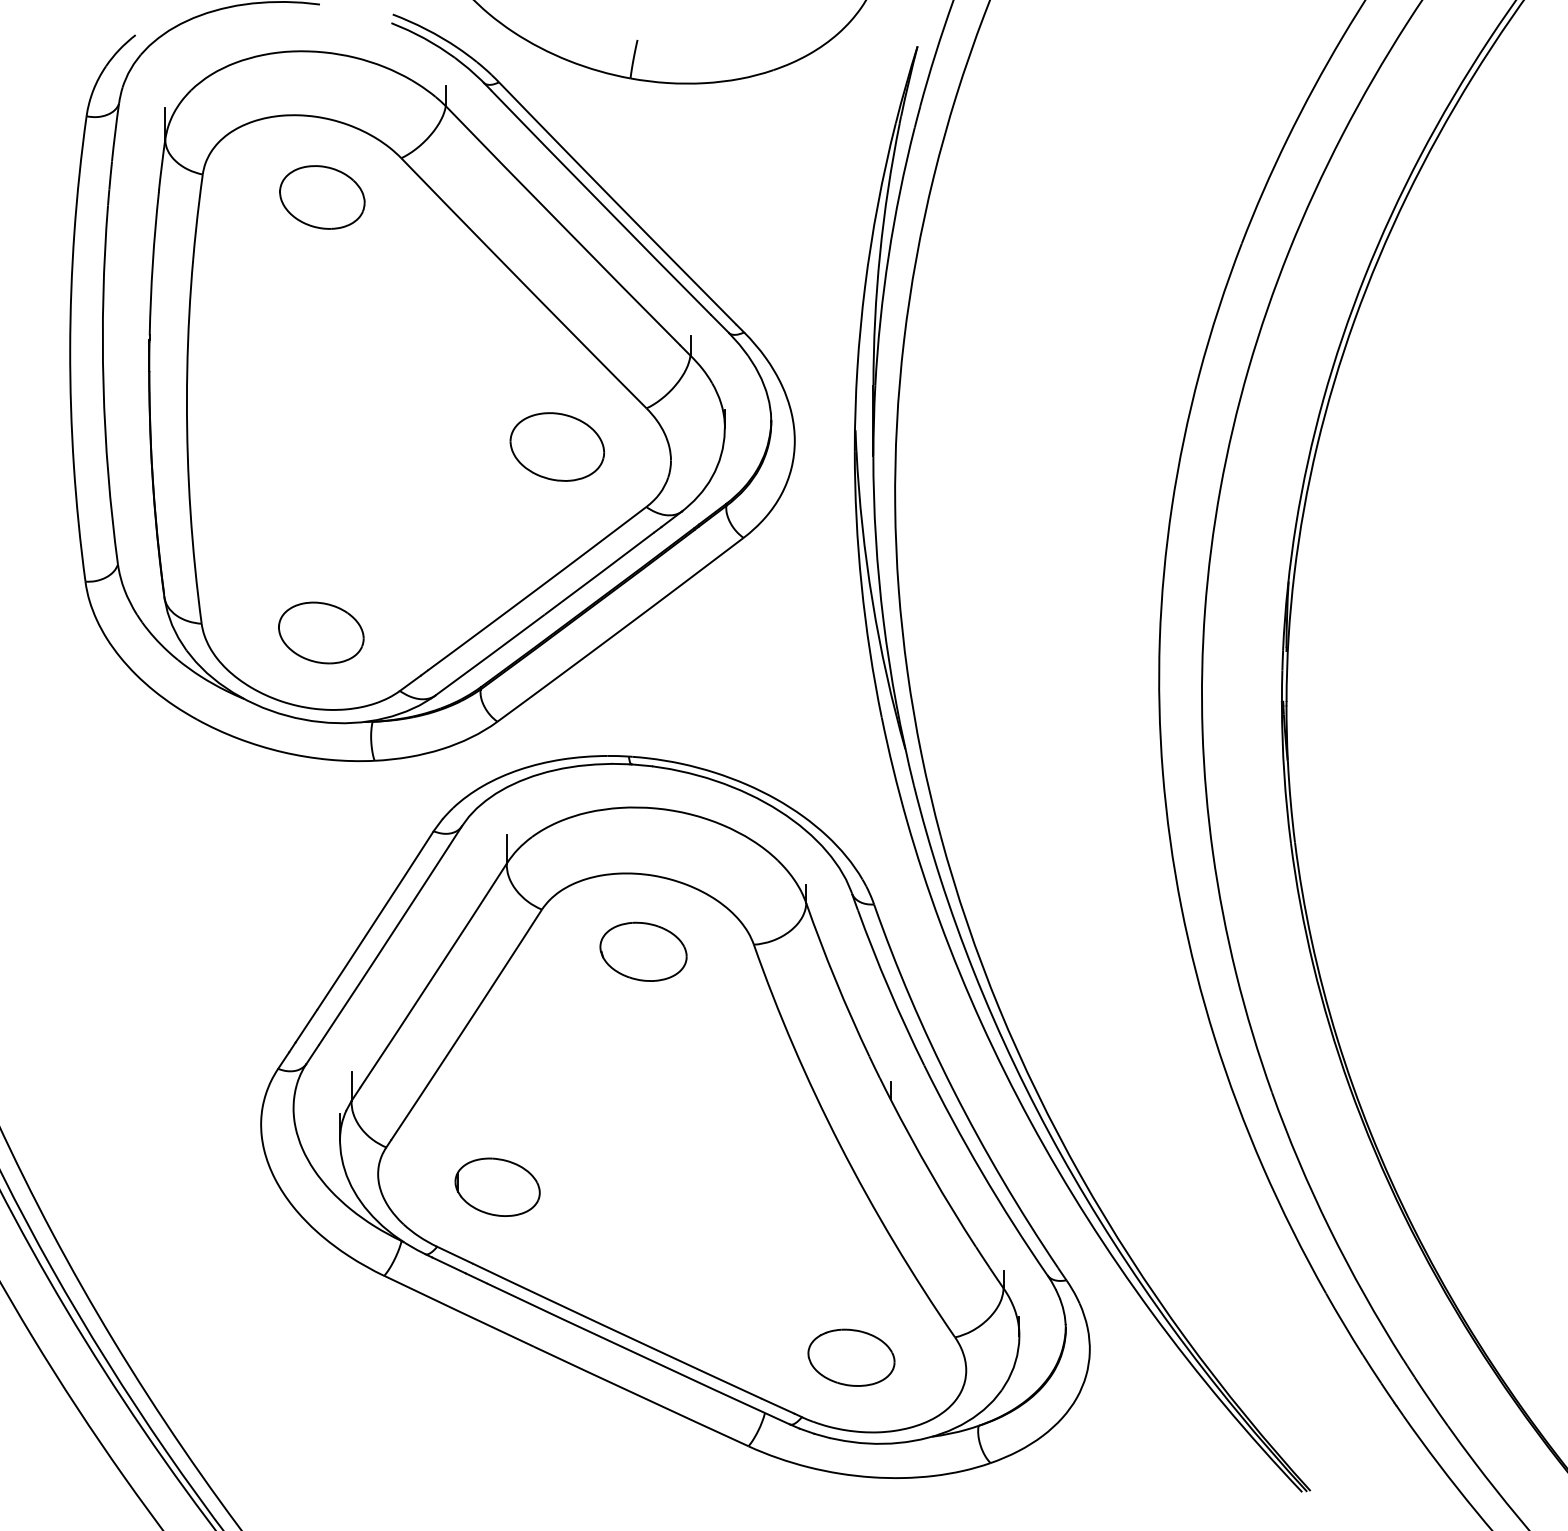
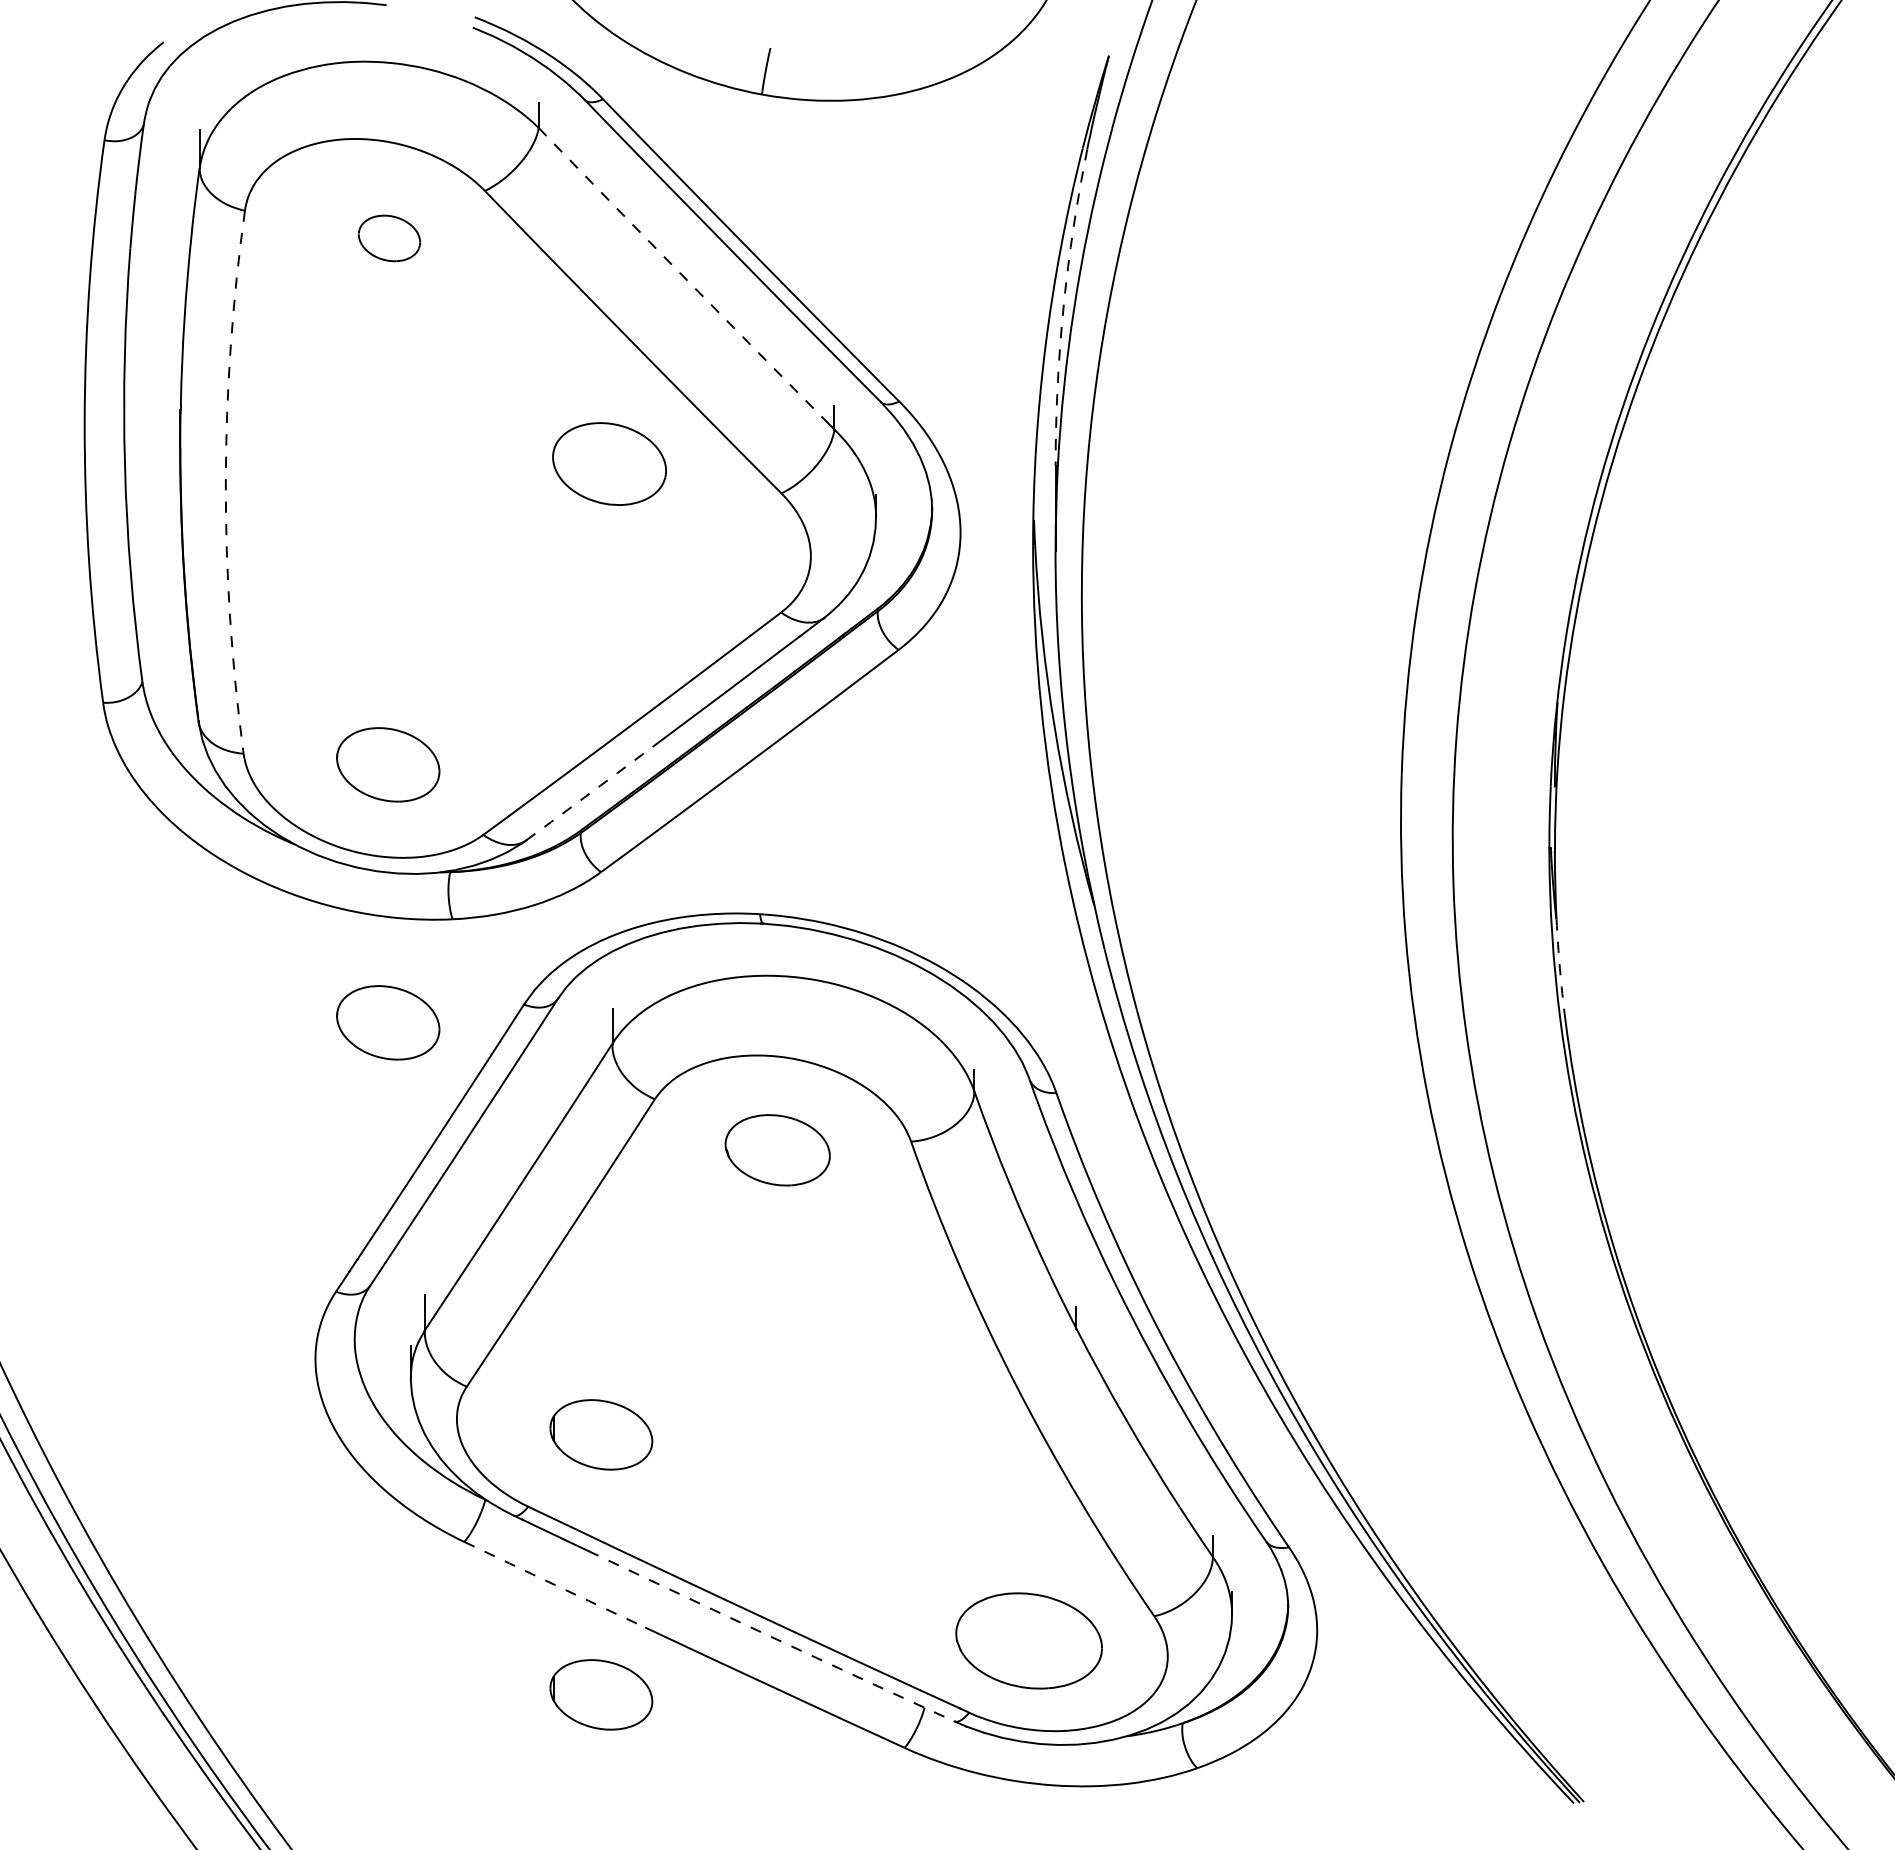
part: (322, 197) -> (389, 238), size x0.6
arc: (563, 226) -> (680, 273), solid -> dashed
arc: (879, 253) -> (1063, 306), solid -> dashed
arc: (186, 399) -> (225, 482), solid -> dashed
part: (557, 446) -> (609, 463), moved
arc: (490, 655) -> (592, 791), solid -> dashed
arc: (1290, 801) -> (1559, 968), solid -> dashed
part: (321, 846) -> (388, 1022), added
arc: (458, 1311) -> (554, 1584), solid -> dashed
arc: (638, 1354) -> (771, 1636), solid -> dashed
part: (851, 1357) -> (1028, 1640), size x1.4
part: (497, 1402) -> (601, 1694), added

